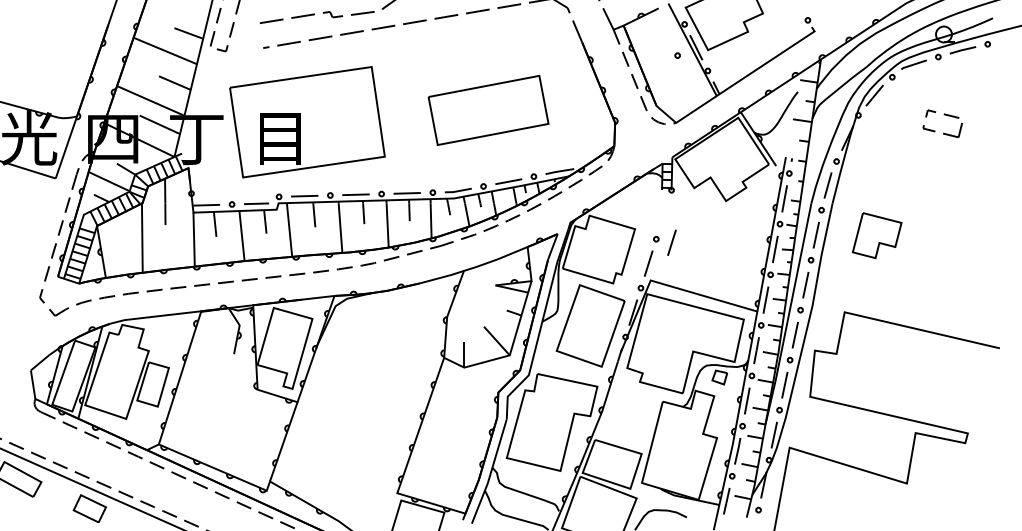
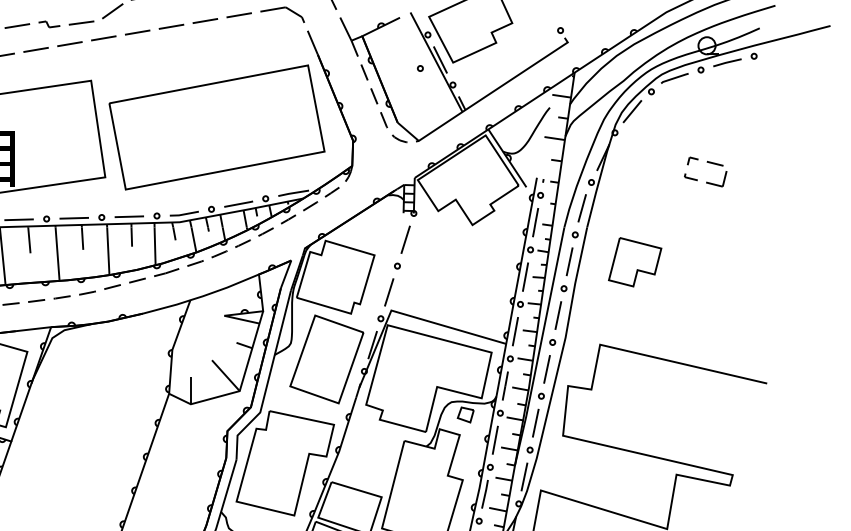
part: (488, 110) -> (216, 127), size x1.67
part: (944, 115) -> (707, 163), moved
line: (671, 242) -> (405, 239), moved

